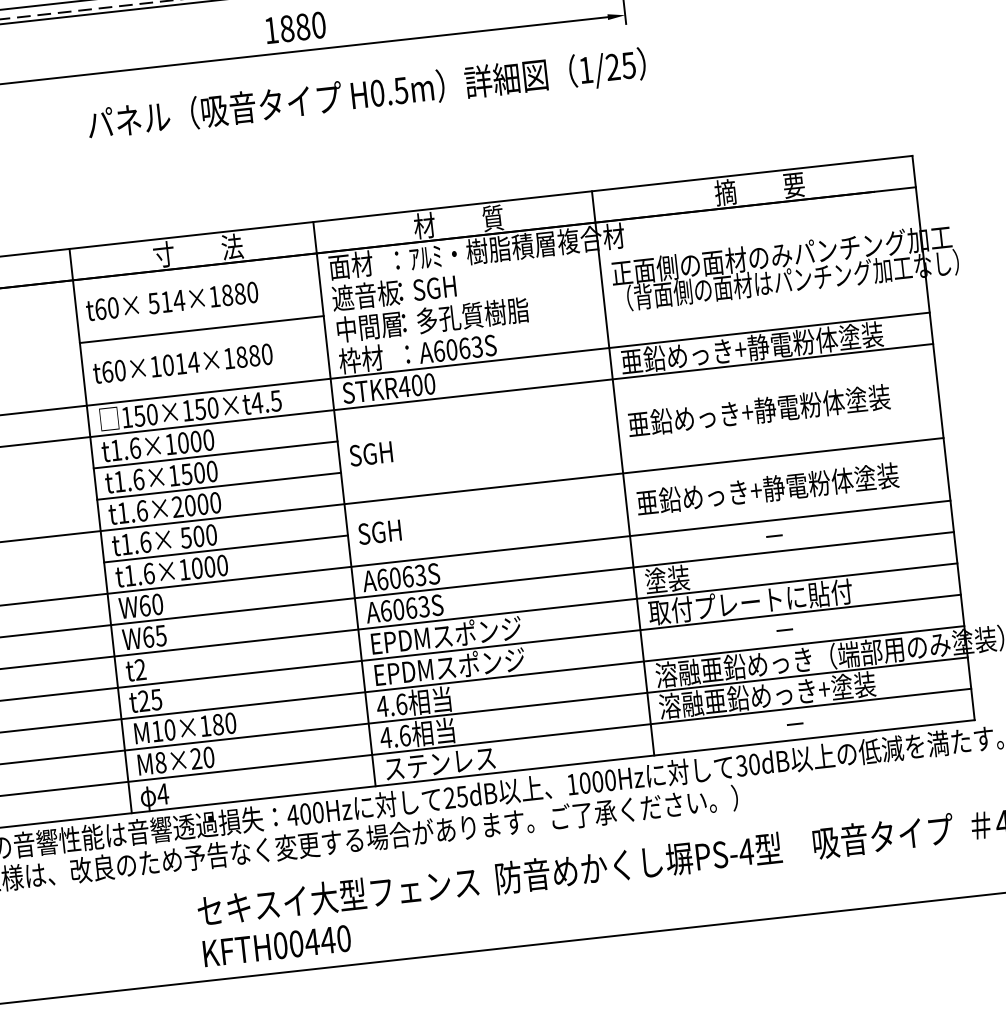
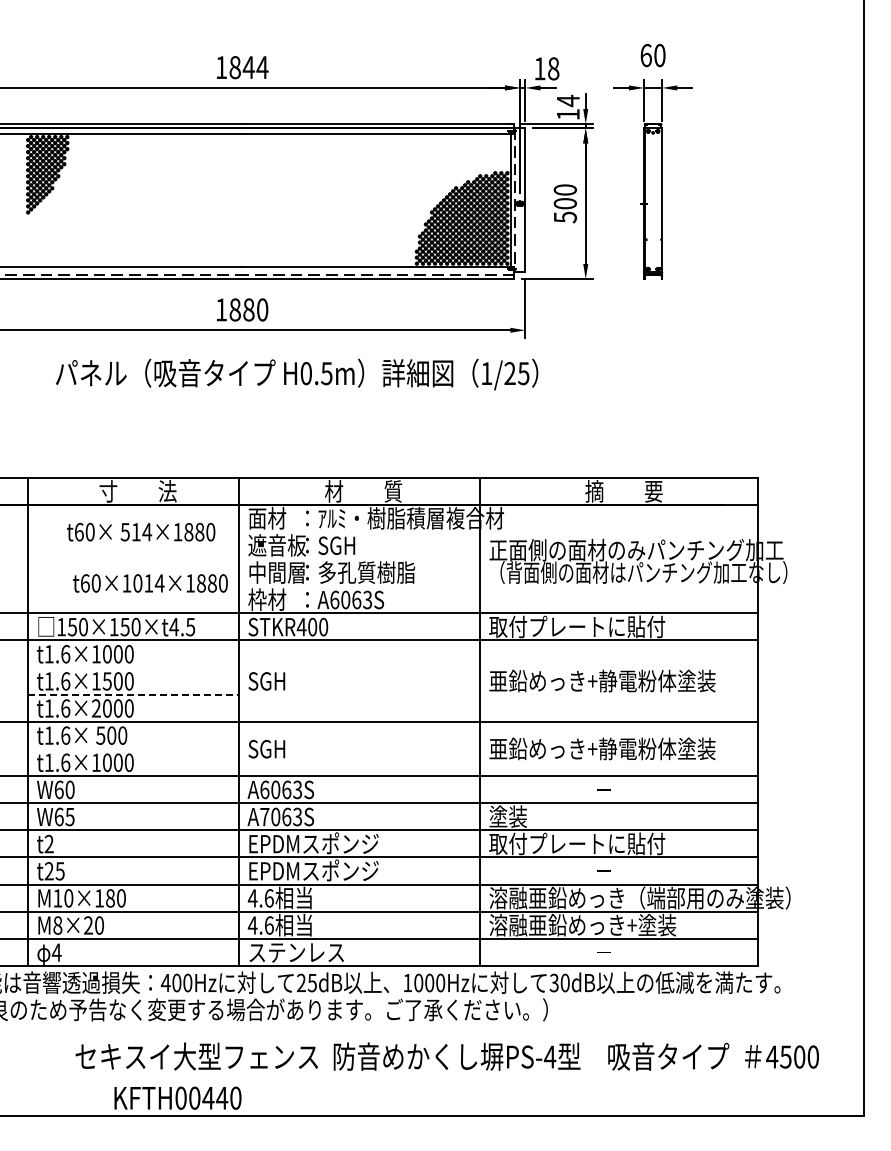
text: (172, 300) -> (141, 531), moved
line: (201, 330) -> (133, 559), removed
text: (752, 347) -> (602, 626), 亜鉛めっき+静電粉体塗装 -> 取付プレートに貼付
text: (182, 363) -> (150, 583), moved
line: (215, 454) -> (133, 667), removed
line: (219, 486) -> (134, 694), solid -> dashed
line: (225, 548) -> (133, 748), removed
text: (385, 610) -> (264, 816), A6063S -> A7063S
text: (276, 945) -> (177, 1097), moved

